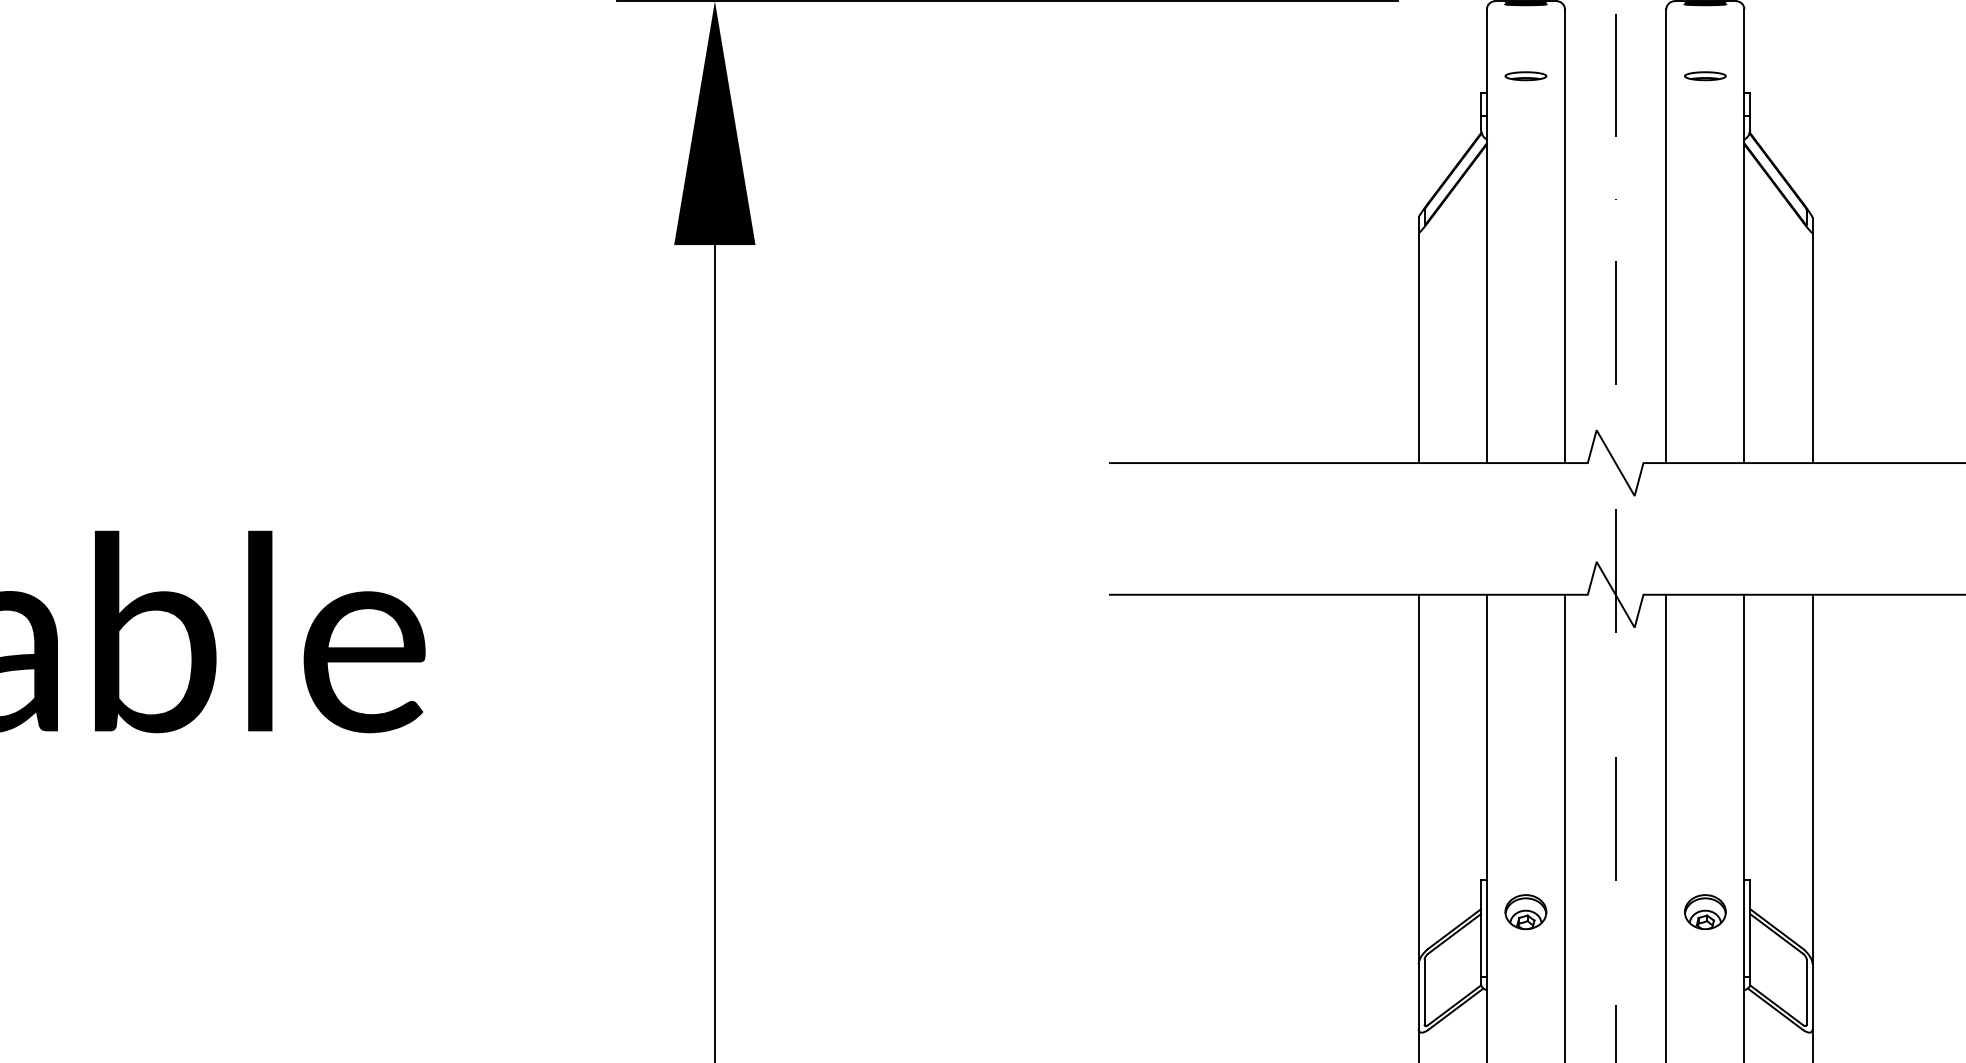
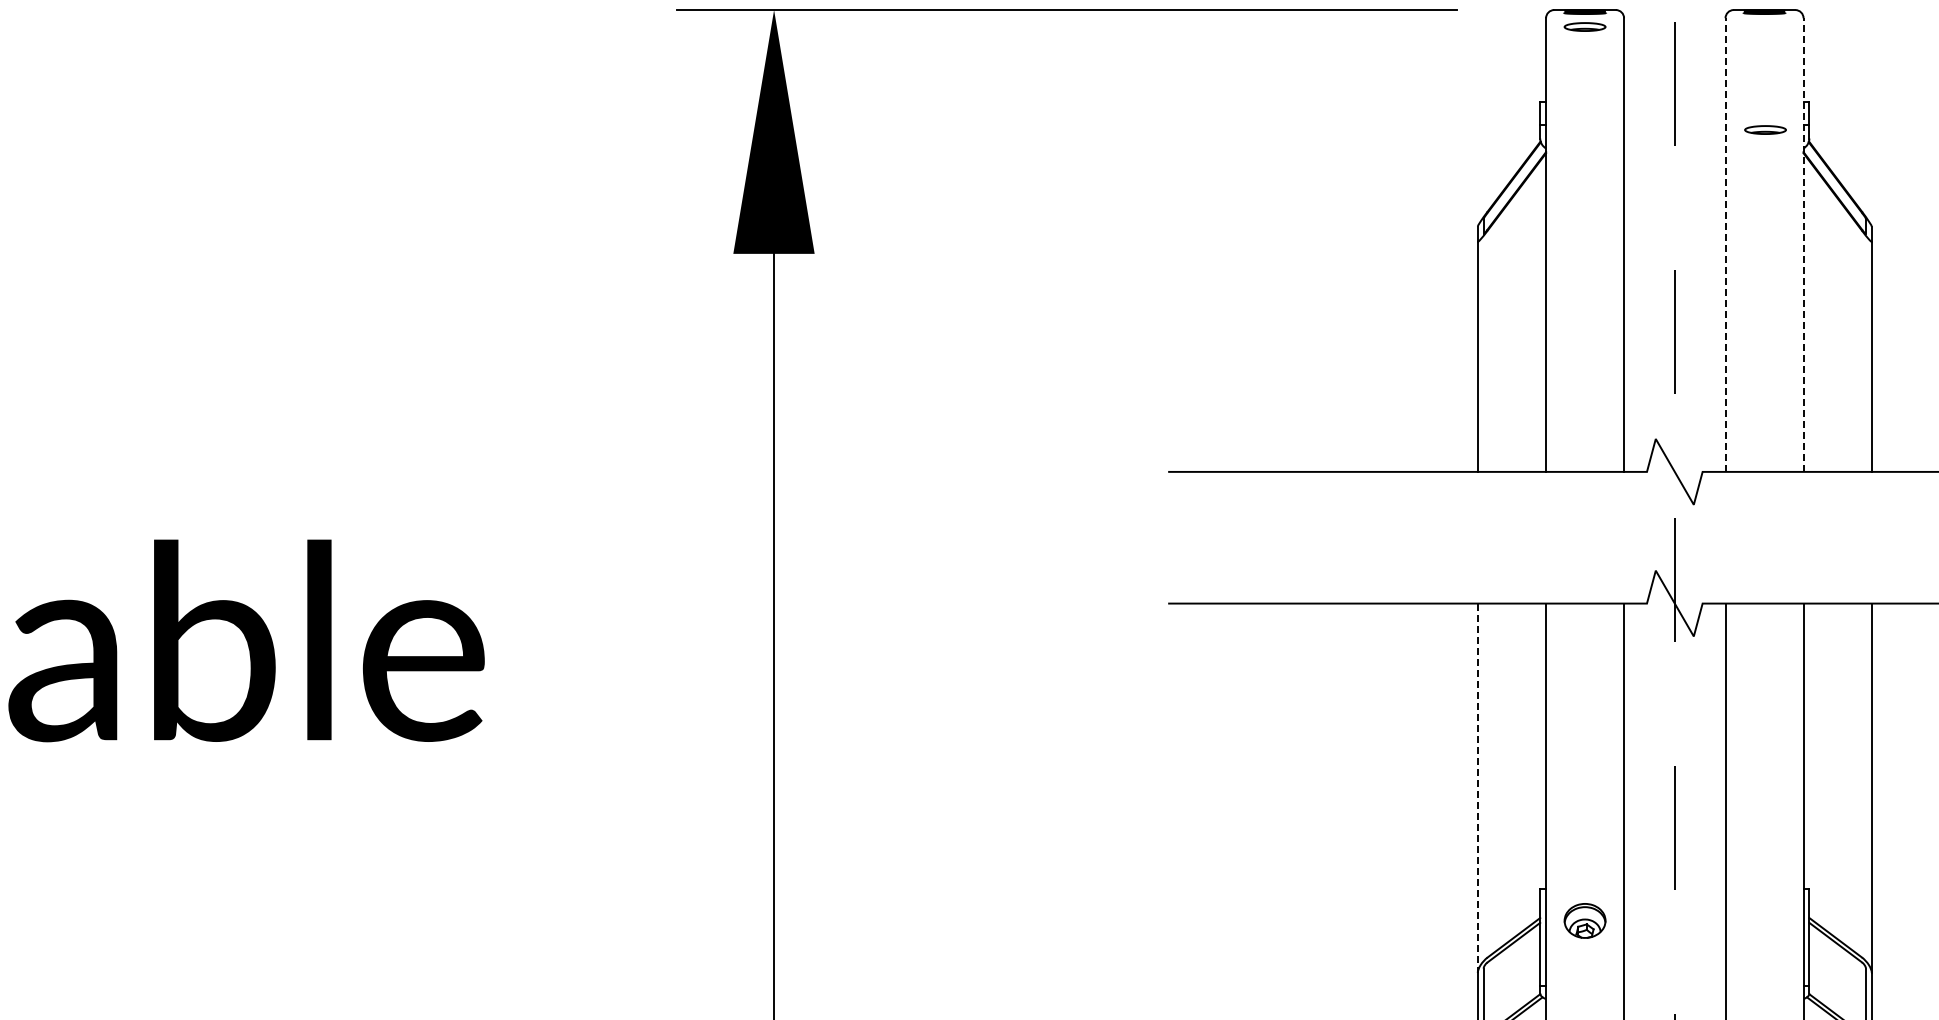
part: (1525, 76) -> (1584, 27), moved
part: (1705, 76) -> (1765, 130), moved
line: (1666, 236) -> (1725, 245), solid -> dashed
line: (1744, 236) -> (1803, 245), solid -> dashed
line: (1418, 779) -> (1477, 788), solid -> dashed
part: (1705, 911) -> (1764, 920), removed

